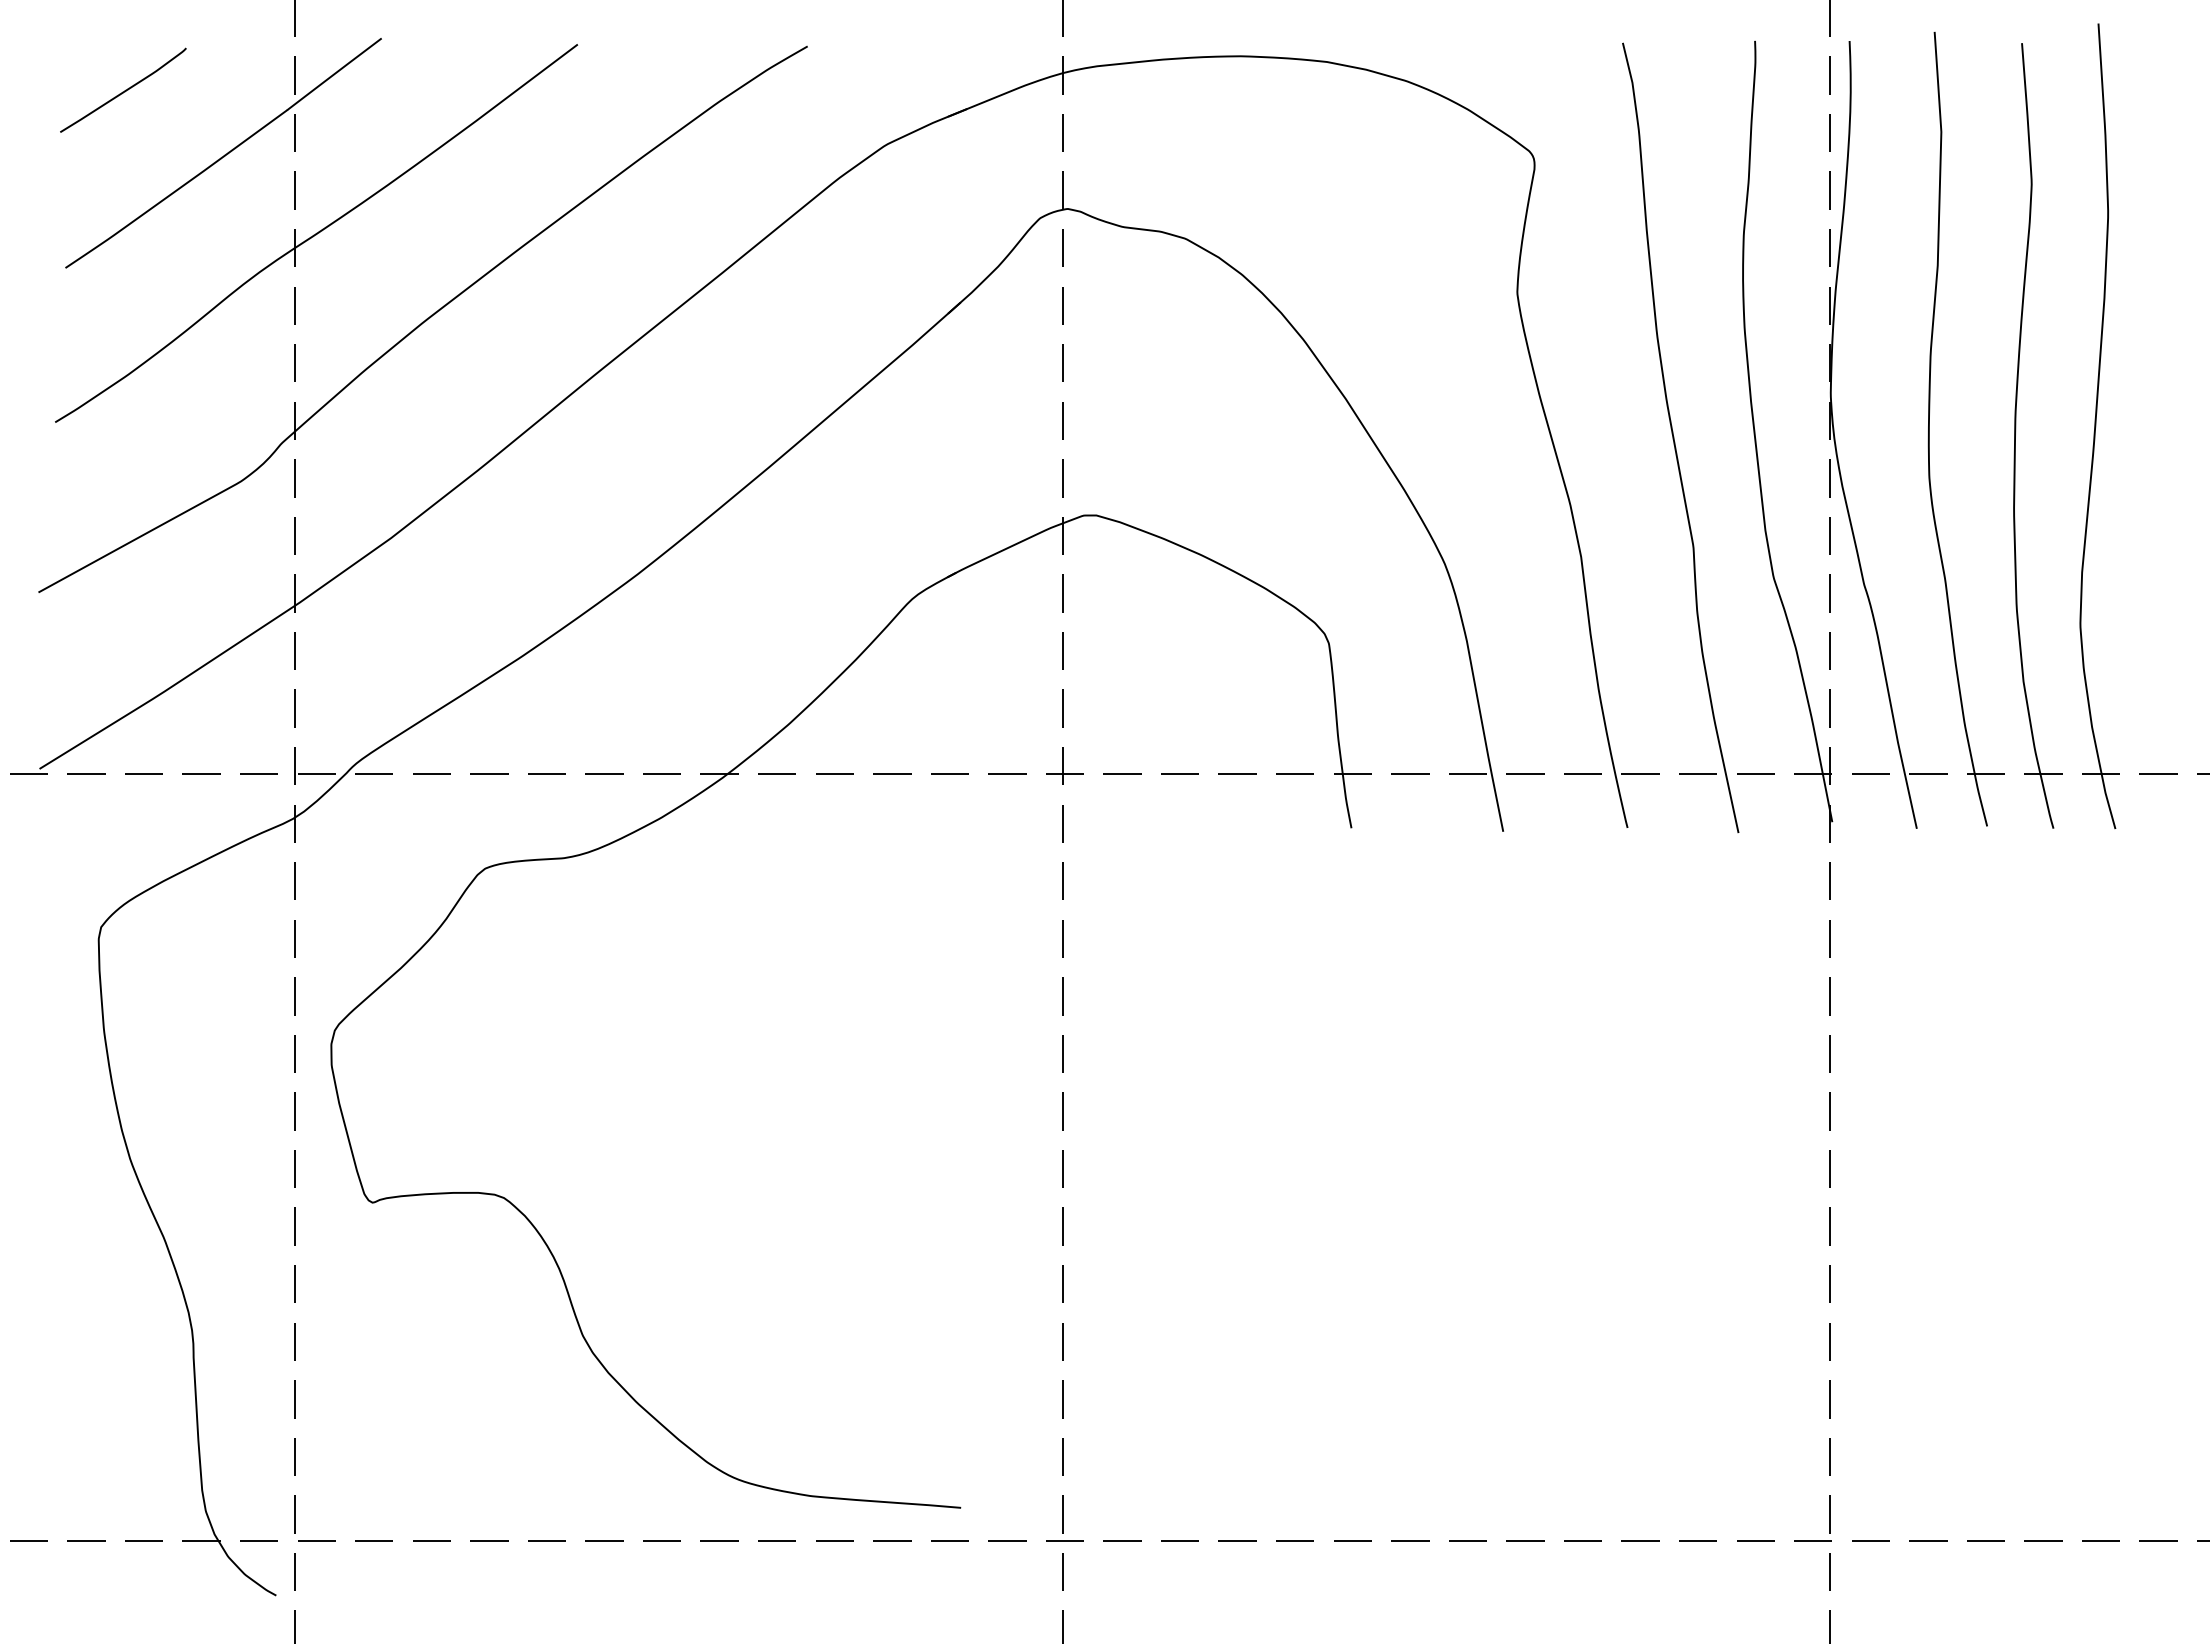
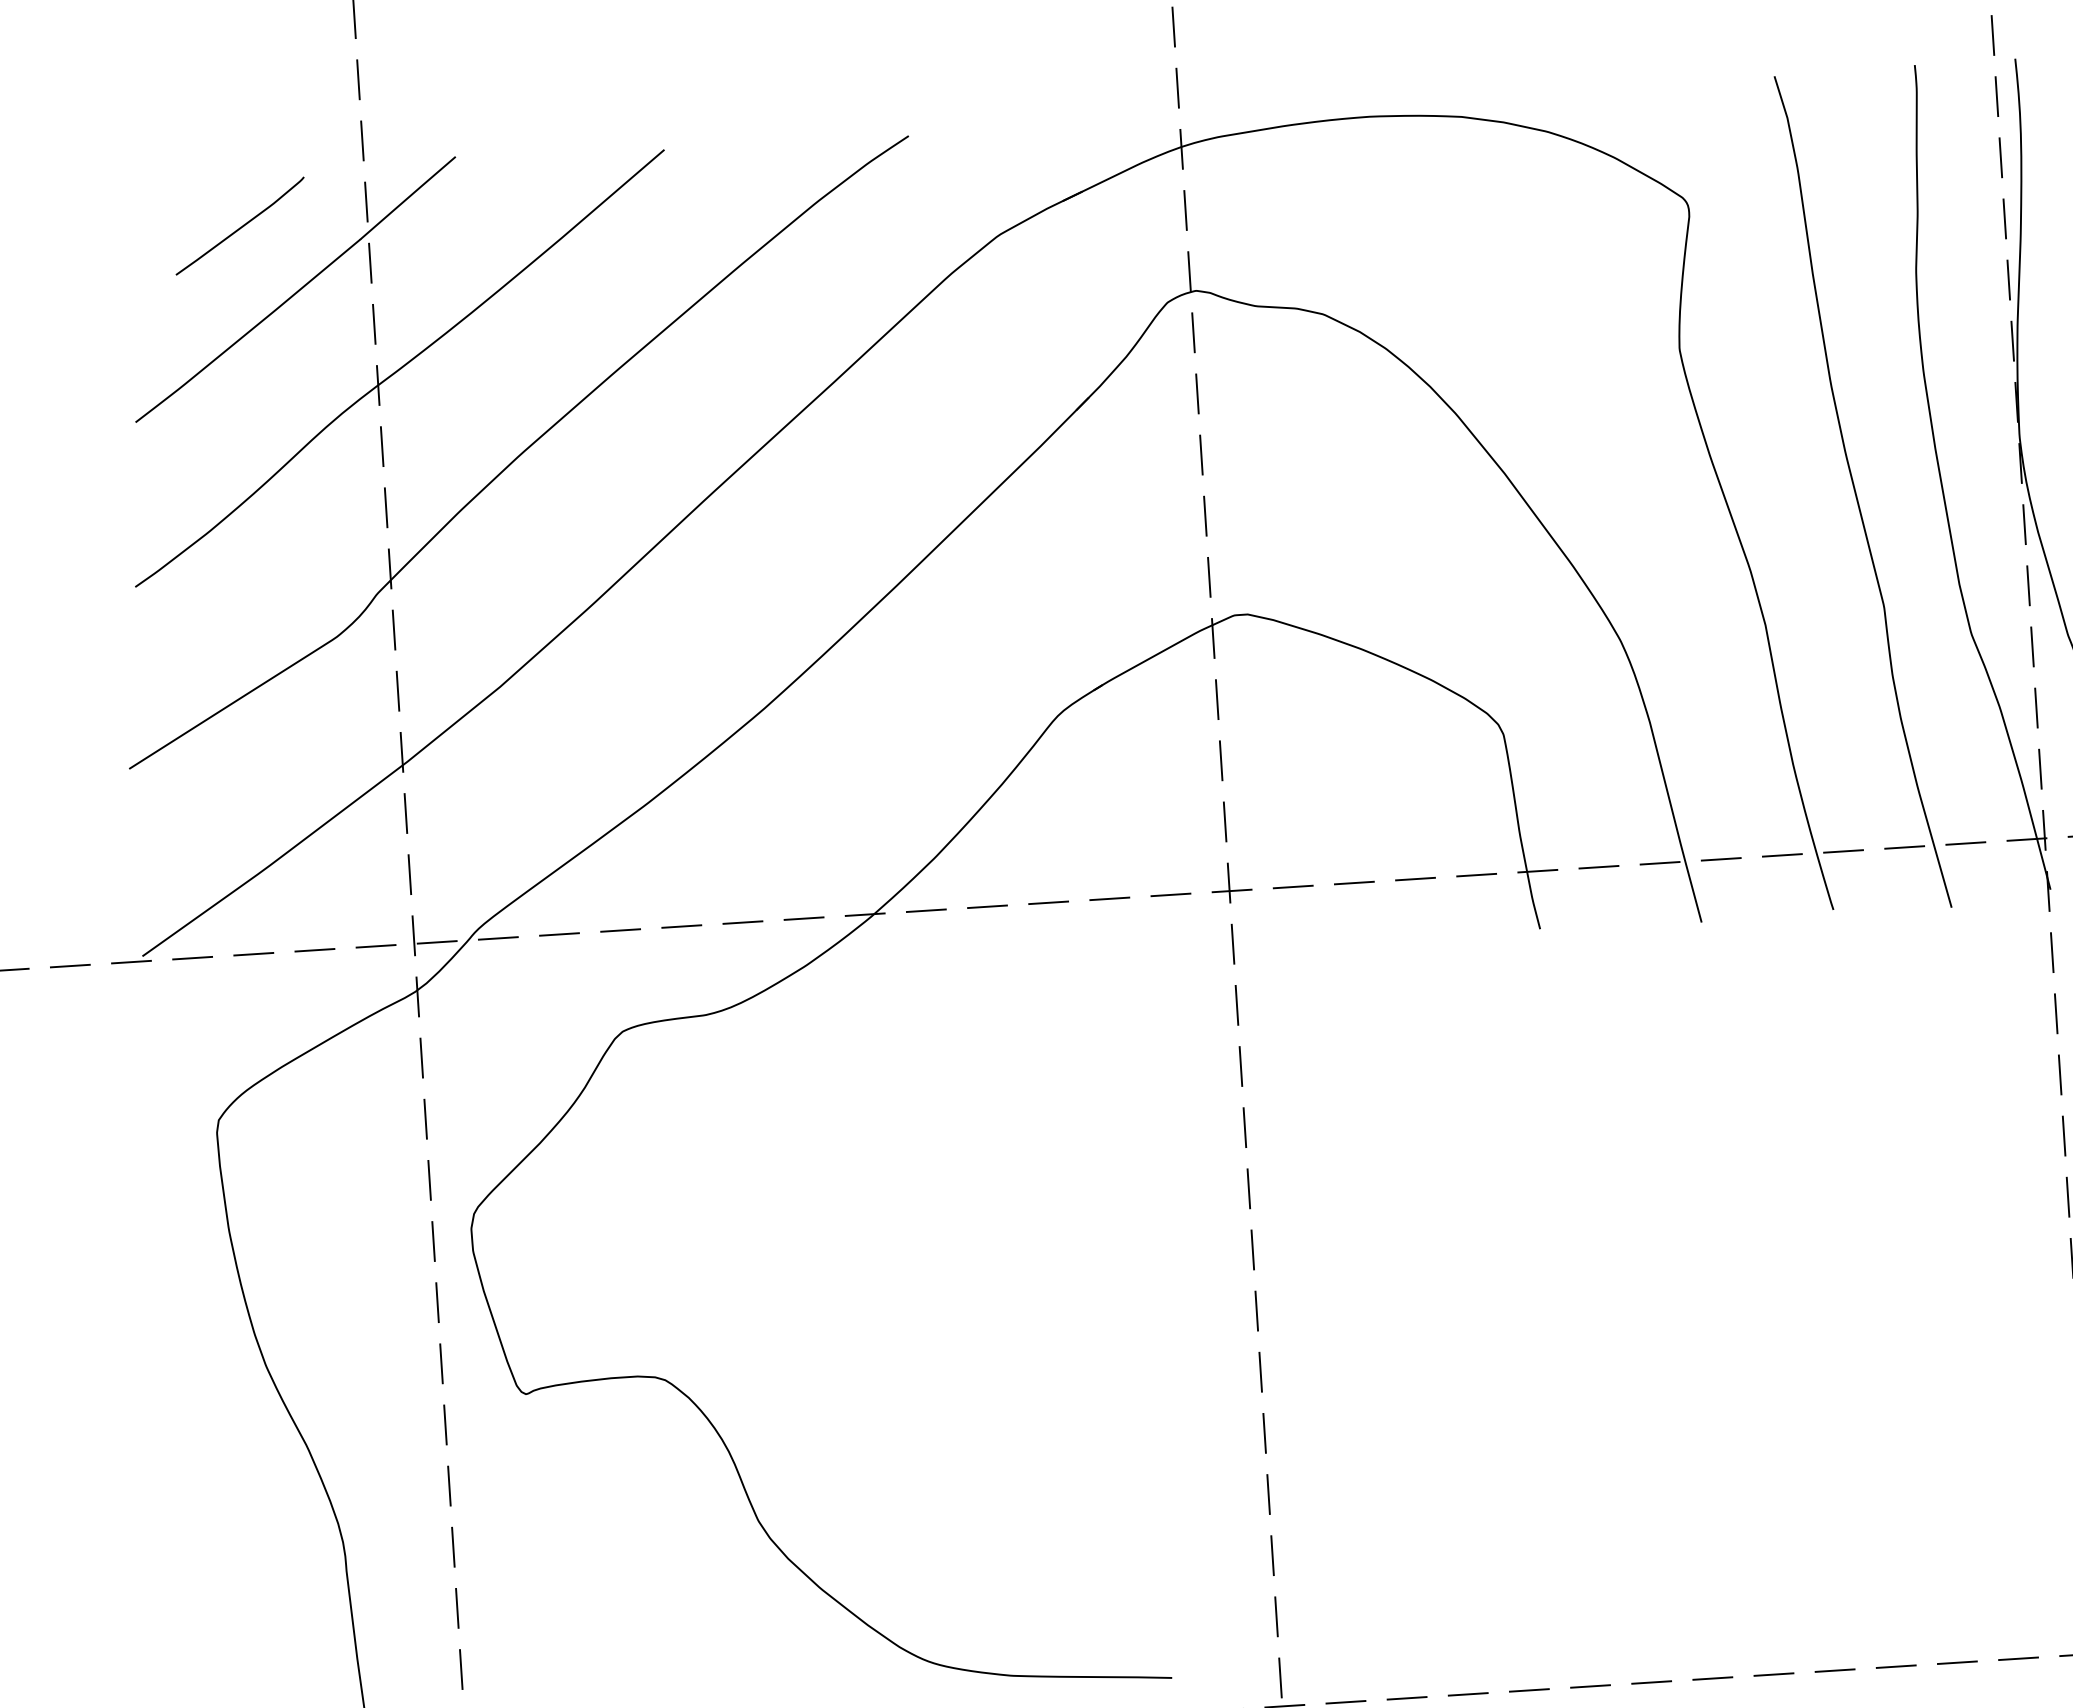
curve: (124, 90) -> (241, 226), moved

